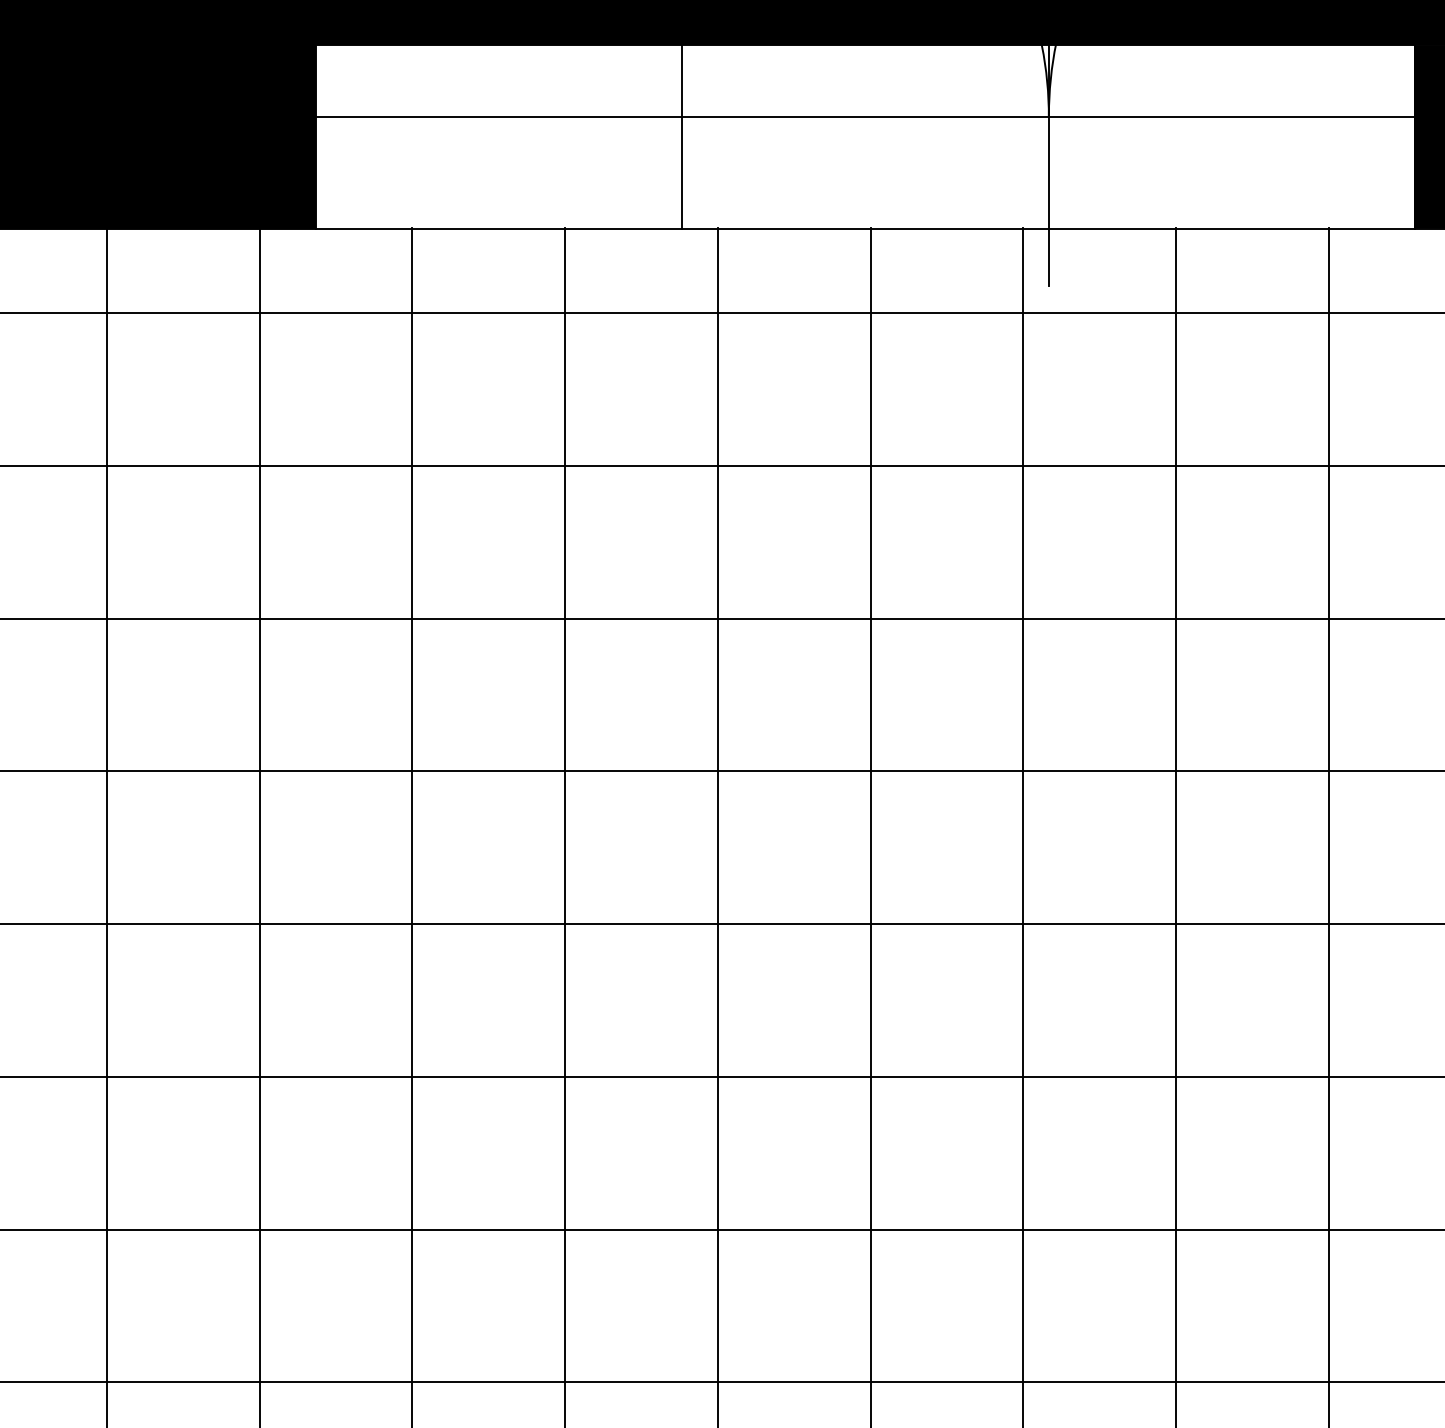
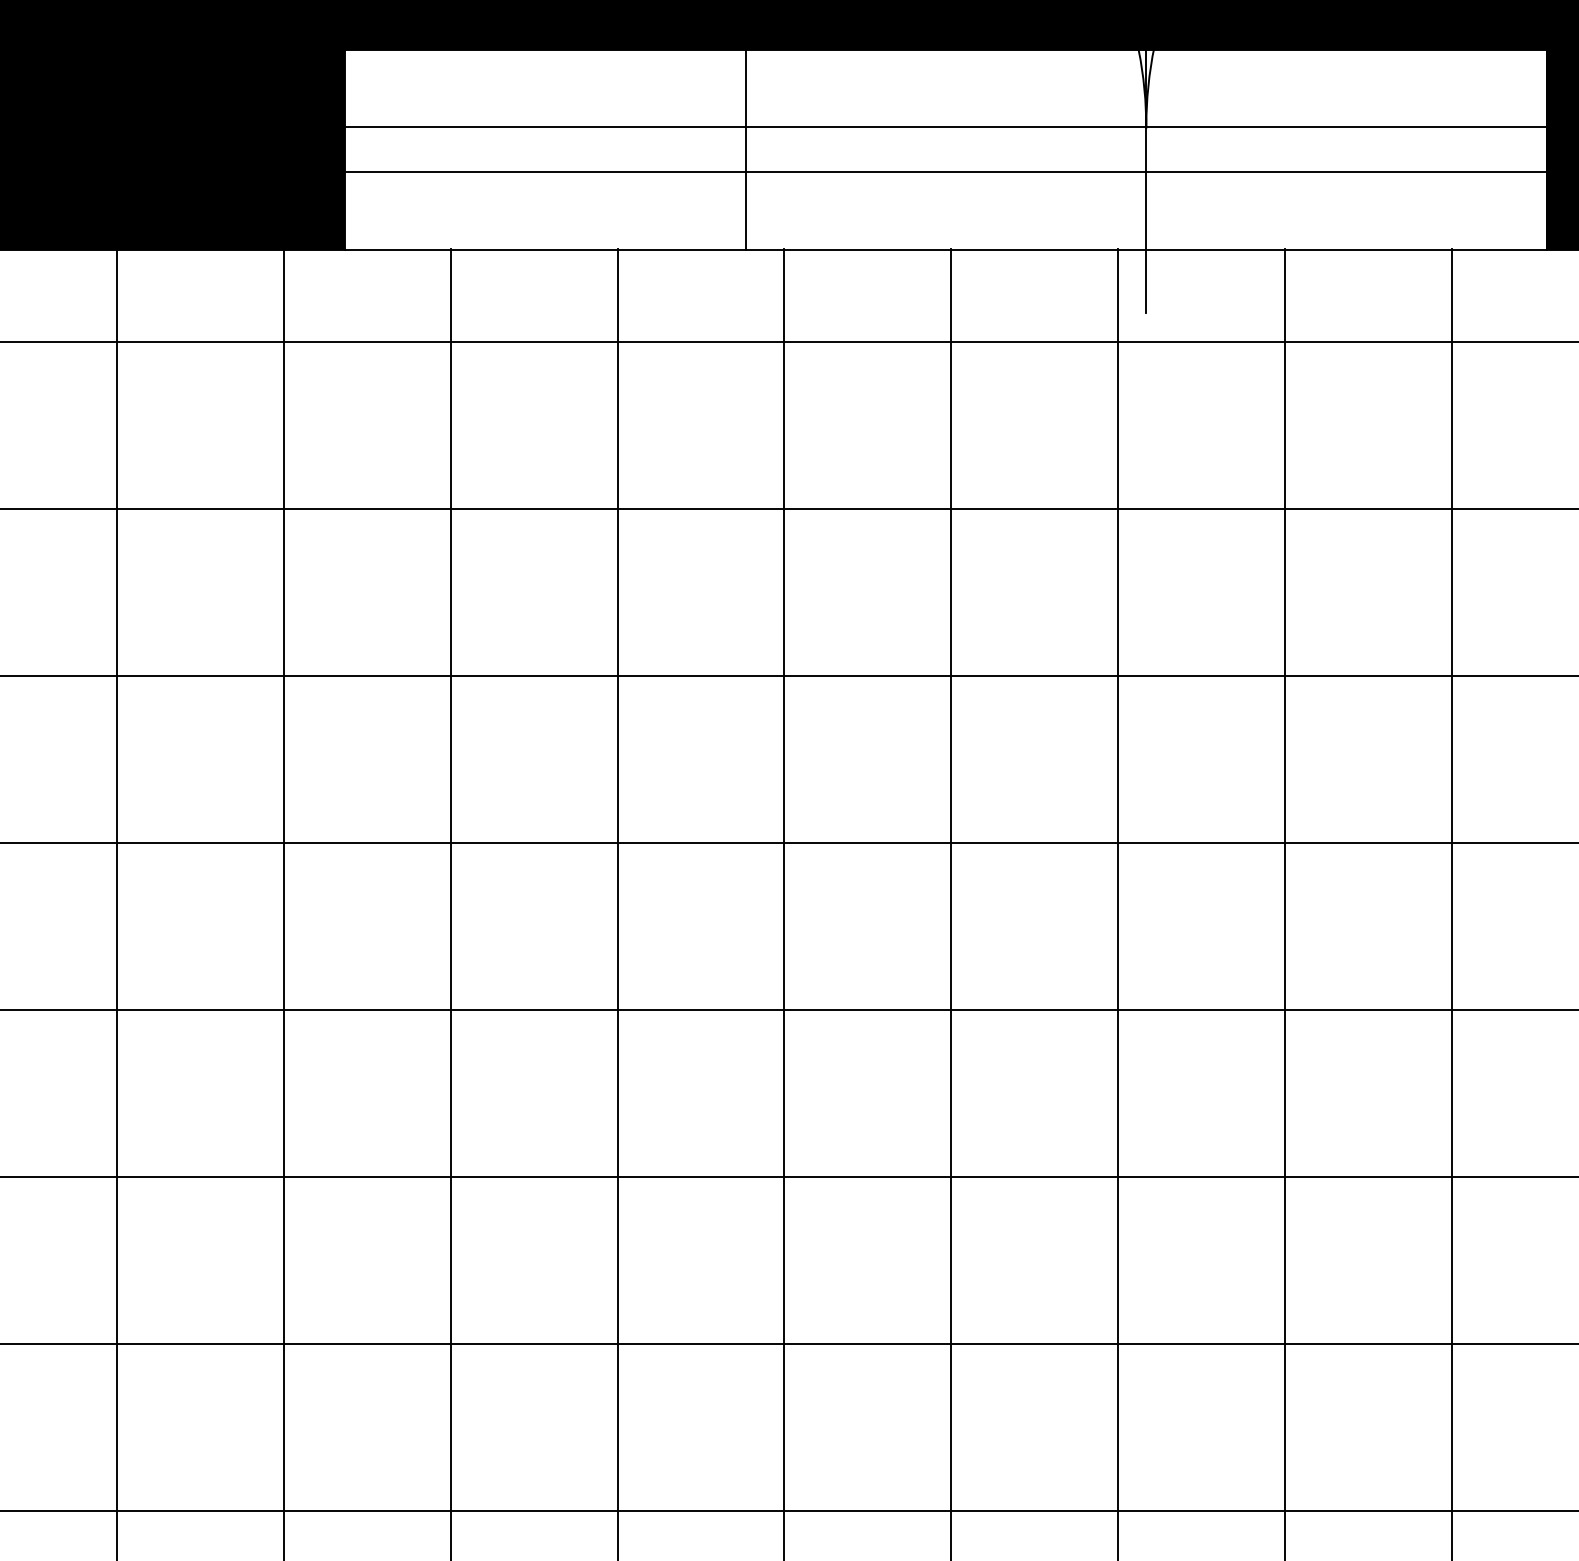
line: (865, 157) -> (945, 172), added

